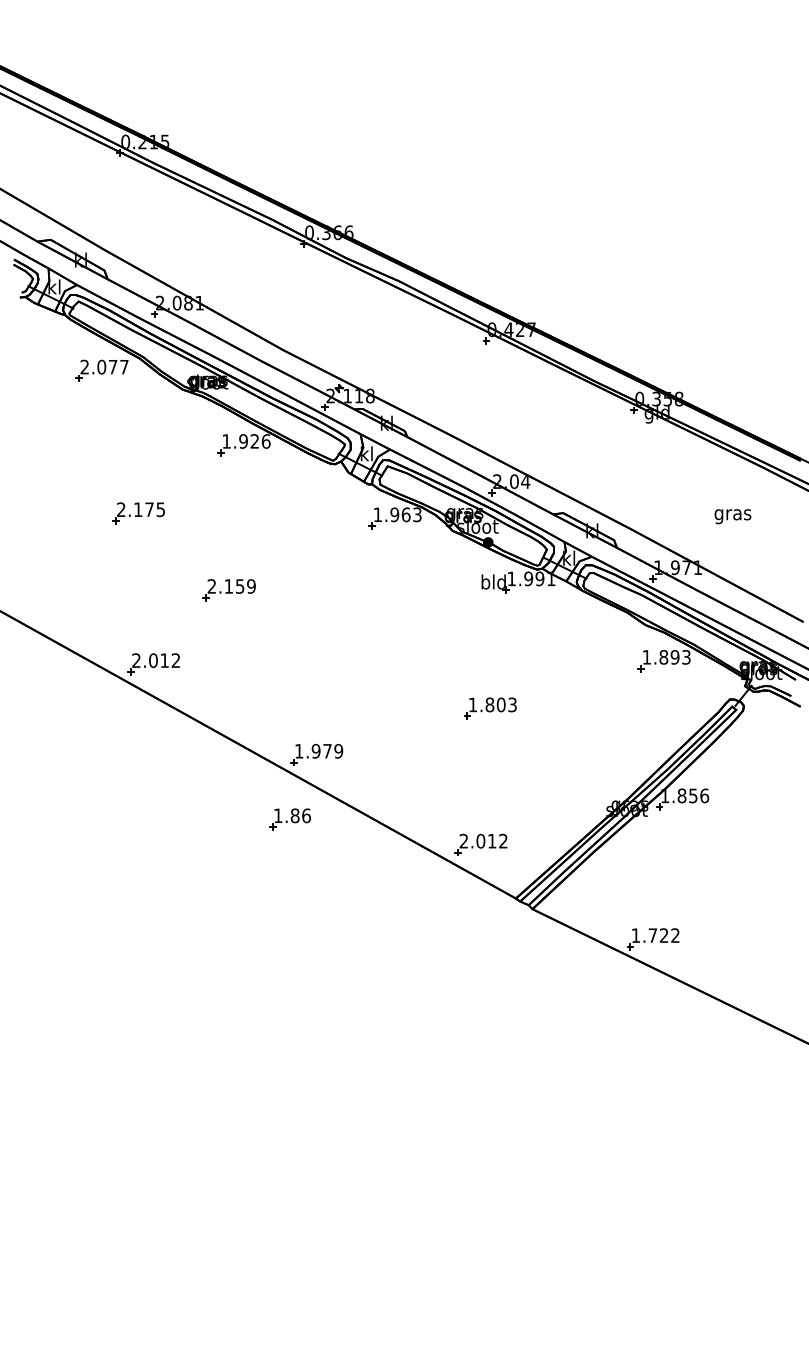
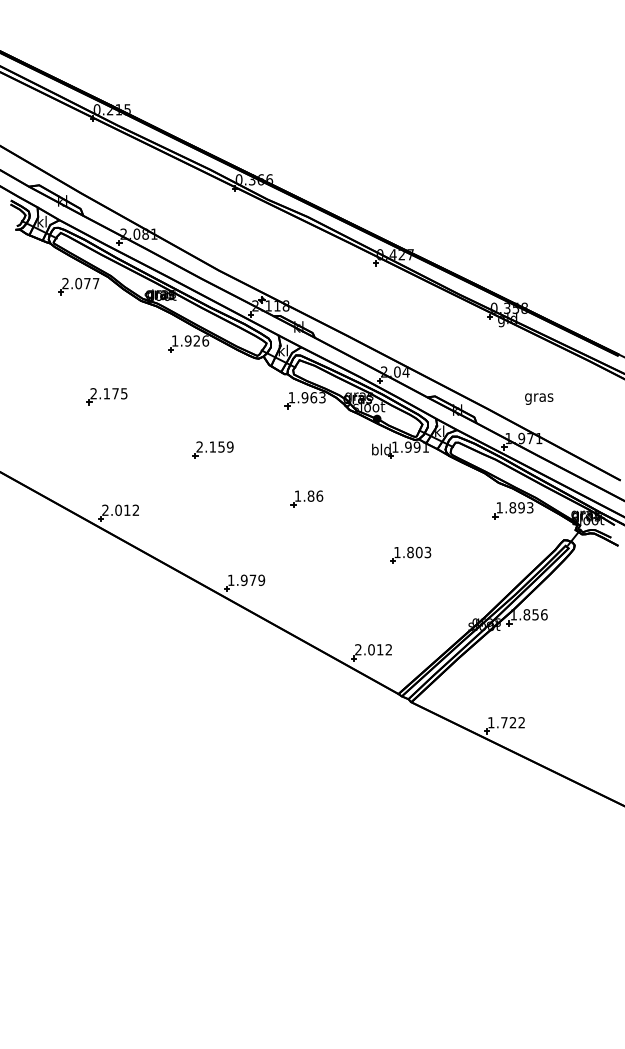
text: (733, 515) -> (539, 398), moved
part: (228, 589) -> (212, 449), moved
part: (489, 707) -> (410, 554), moved
part: (289, 818) -> (306, 498), moved

